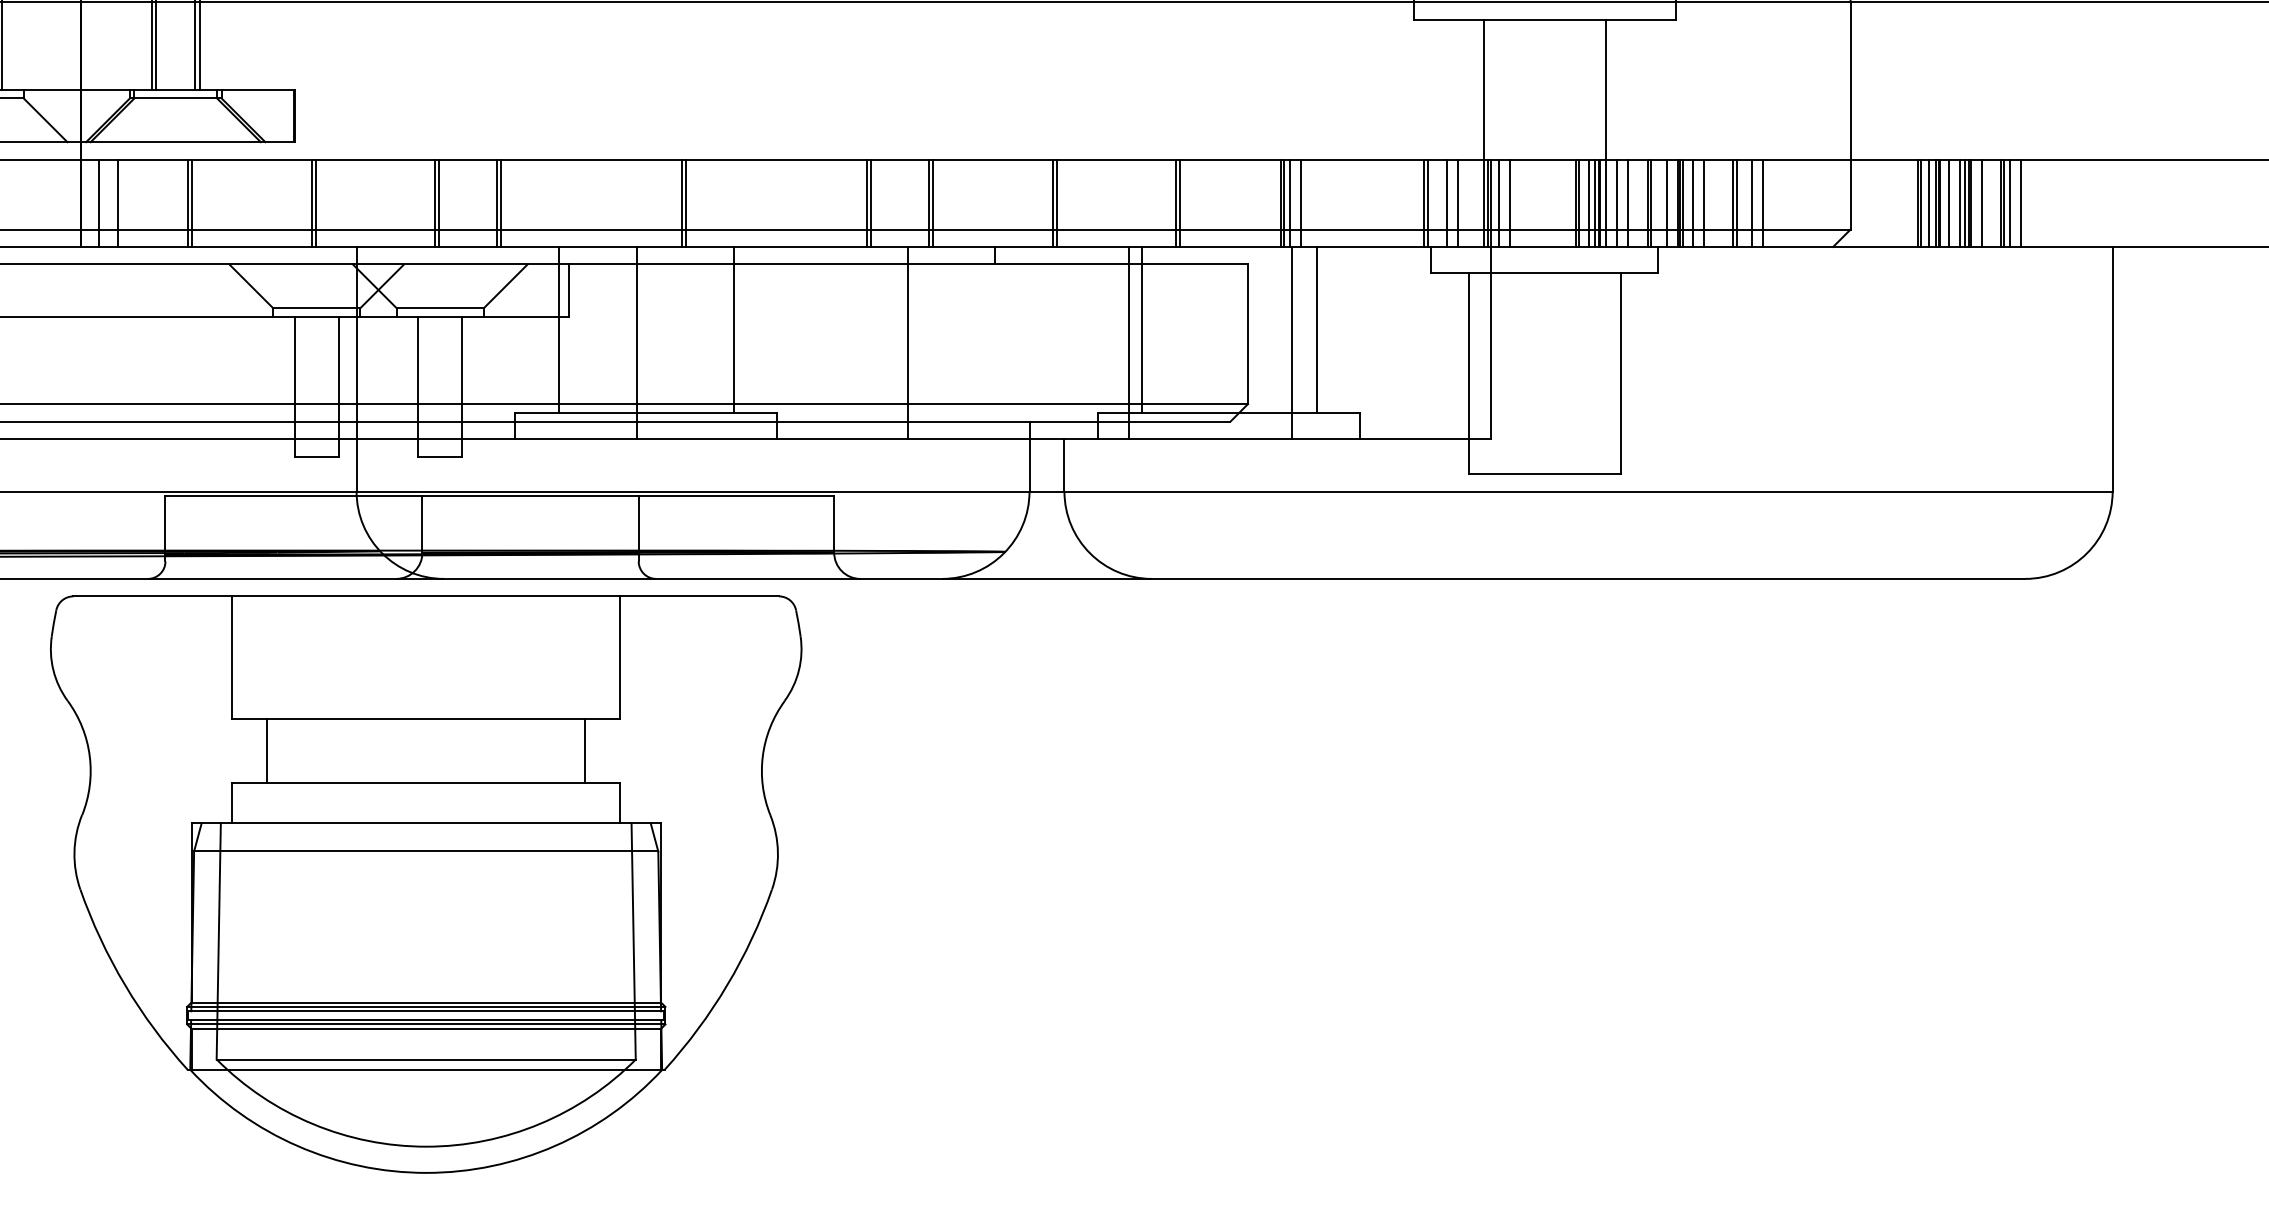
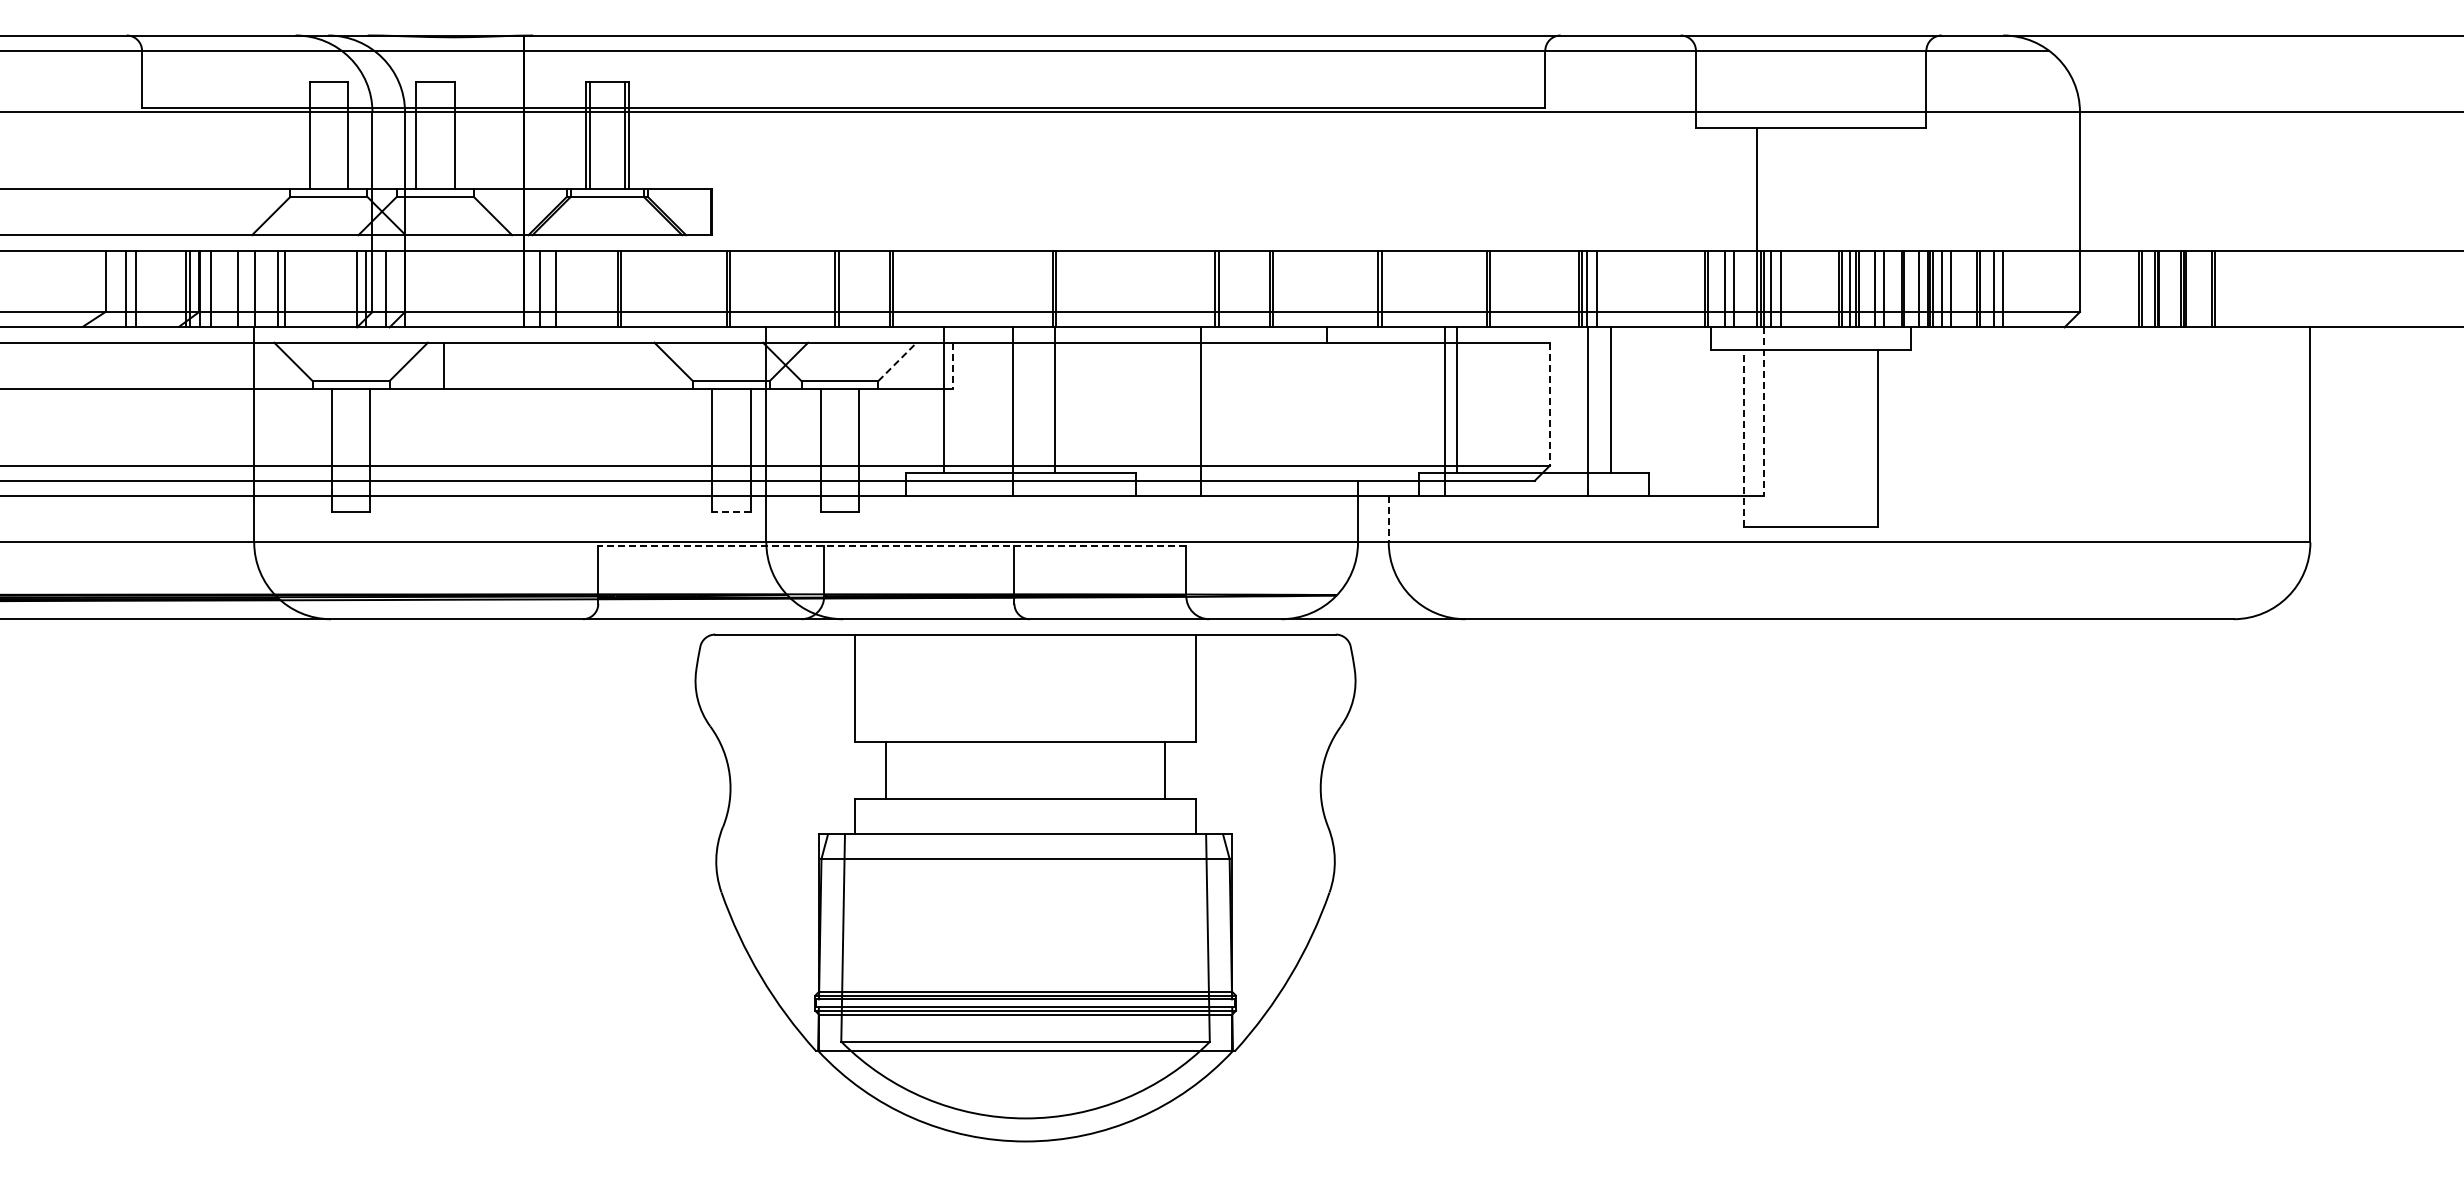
line: (1605, 133) -> (1864, 227), removed
line: (1929, 202) -> (2149, 288), removed
line: (1948, 202) -> (2166, 288), removed
line: (1959, 202) -> (2175, 288), removed
line: (1981, 202) -> (2195, 288), removed
line: (2010, 202) -> (2220, 288), removed
line: (2020, 202) -> (2229, 288), removed
line: (505, 285) -> (897, 361), solid -> dashed
line: (568, 291) -> (952, 366), solid -> dashed
line: (733, 330) -> (1054, 400), moved
line: (1248, 334) -> (1550, 404), solid -> dashed
line: (908, 342) -> (1200, 411), moved
line: (1491, 343) -> (1764, 412), solid -> dashed
line: (1469, 373) -> (1744, 438), solid -> dashed
line: (315, 456) -> (730, 511), solid -> dashed
line: (1064, 465) -> (1388, 519), solid -> dashed
line: (498, 496) -> (891, 546), solid -> dashed
part: (426, 884) -> (1025, 887), moved

